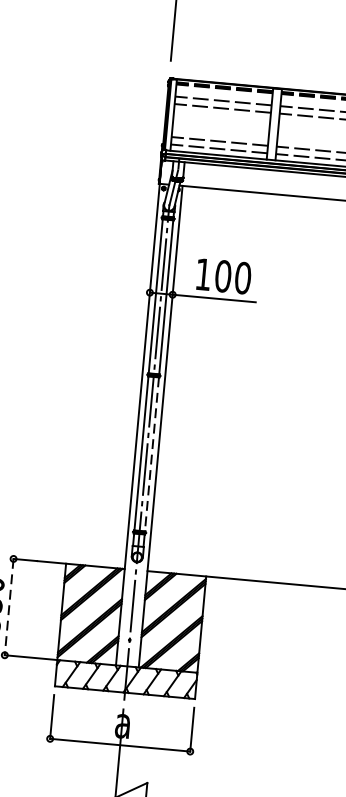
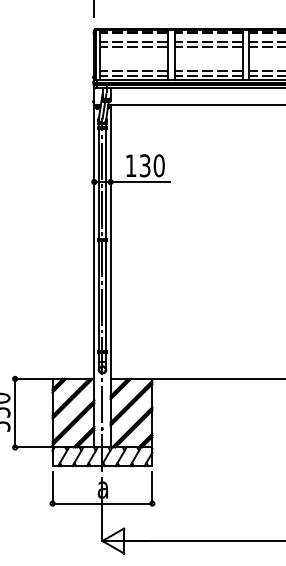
text: (222, 275) -> (144, 165), 100 -> 130
line: (152, 454) -> (106, 296), dashed -> solid
line: (9, 607) -> (15, 413), dashed -> solid

